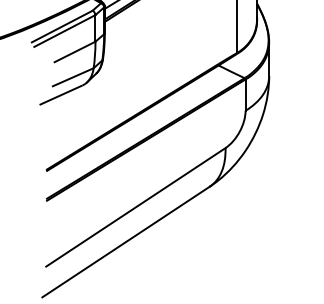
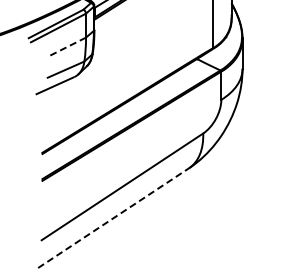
line: (74, 51) -> (67, 46), solid -> dashed
line: (127, 241) -> (114, 217), solid -> dashed

